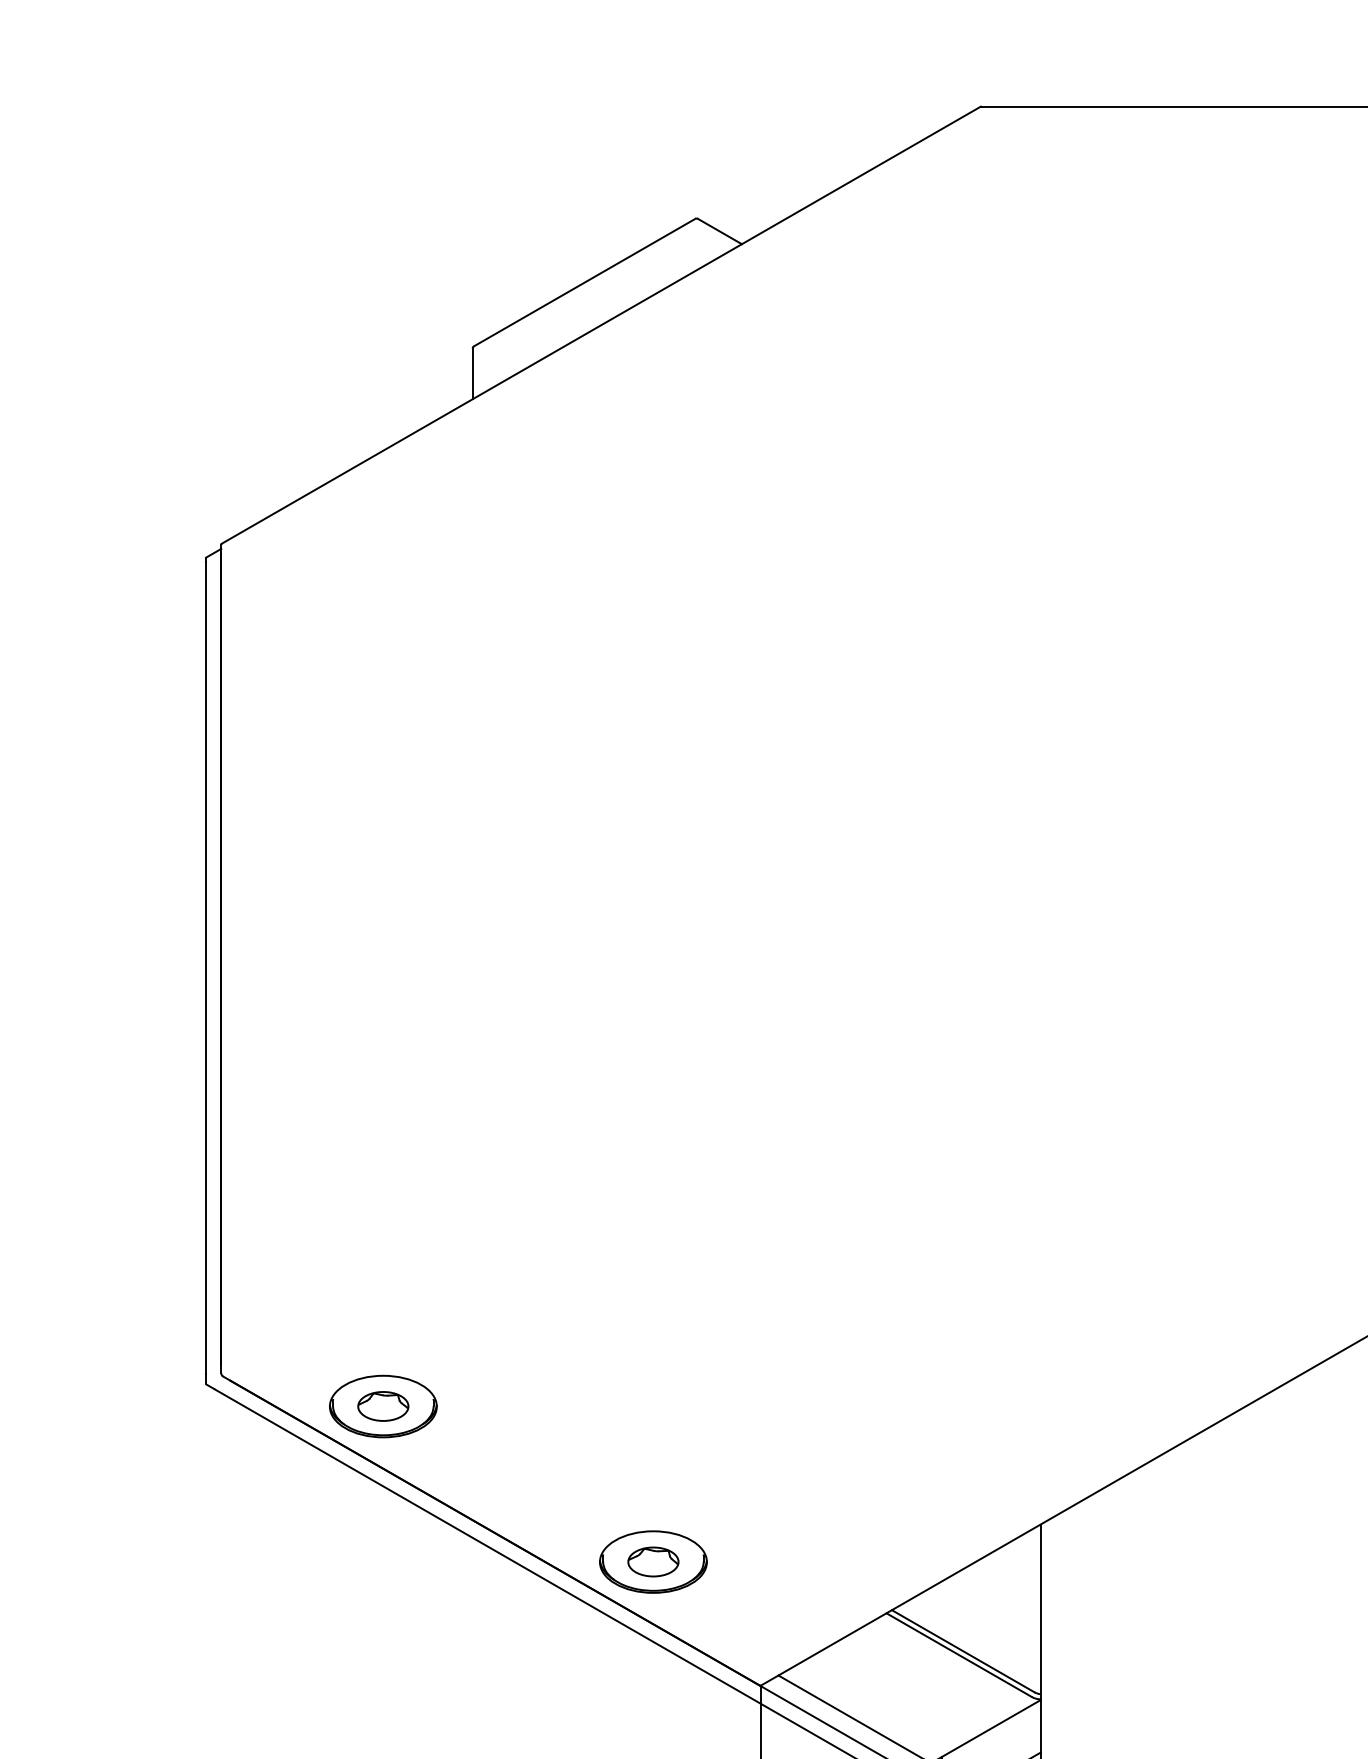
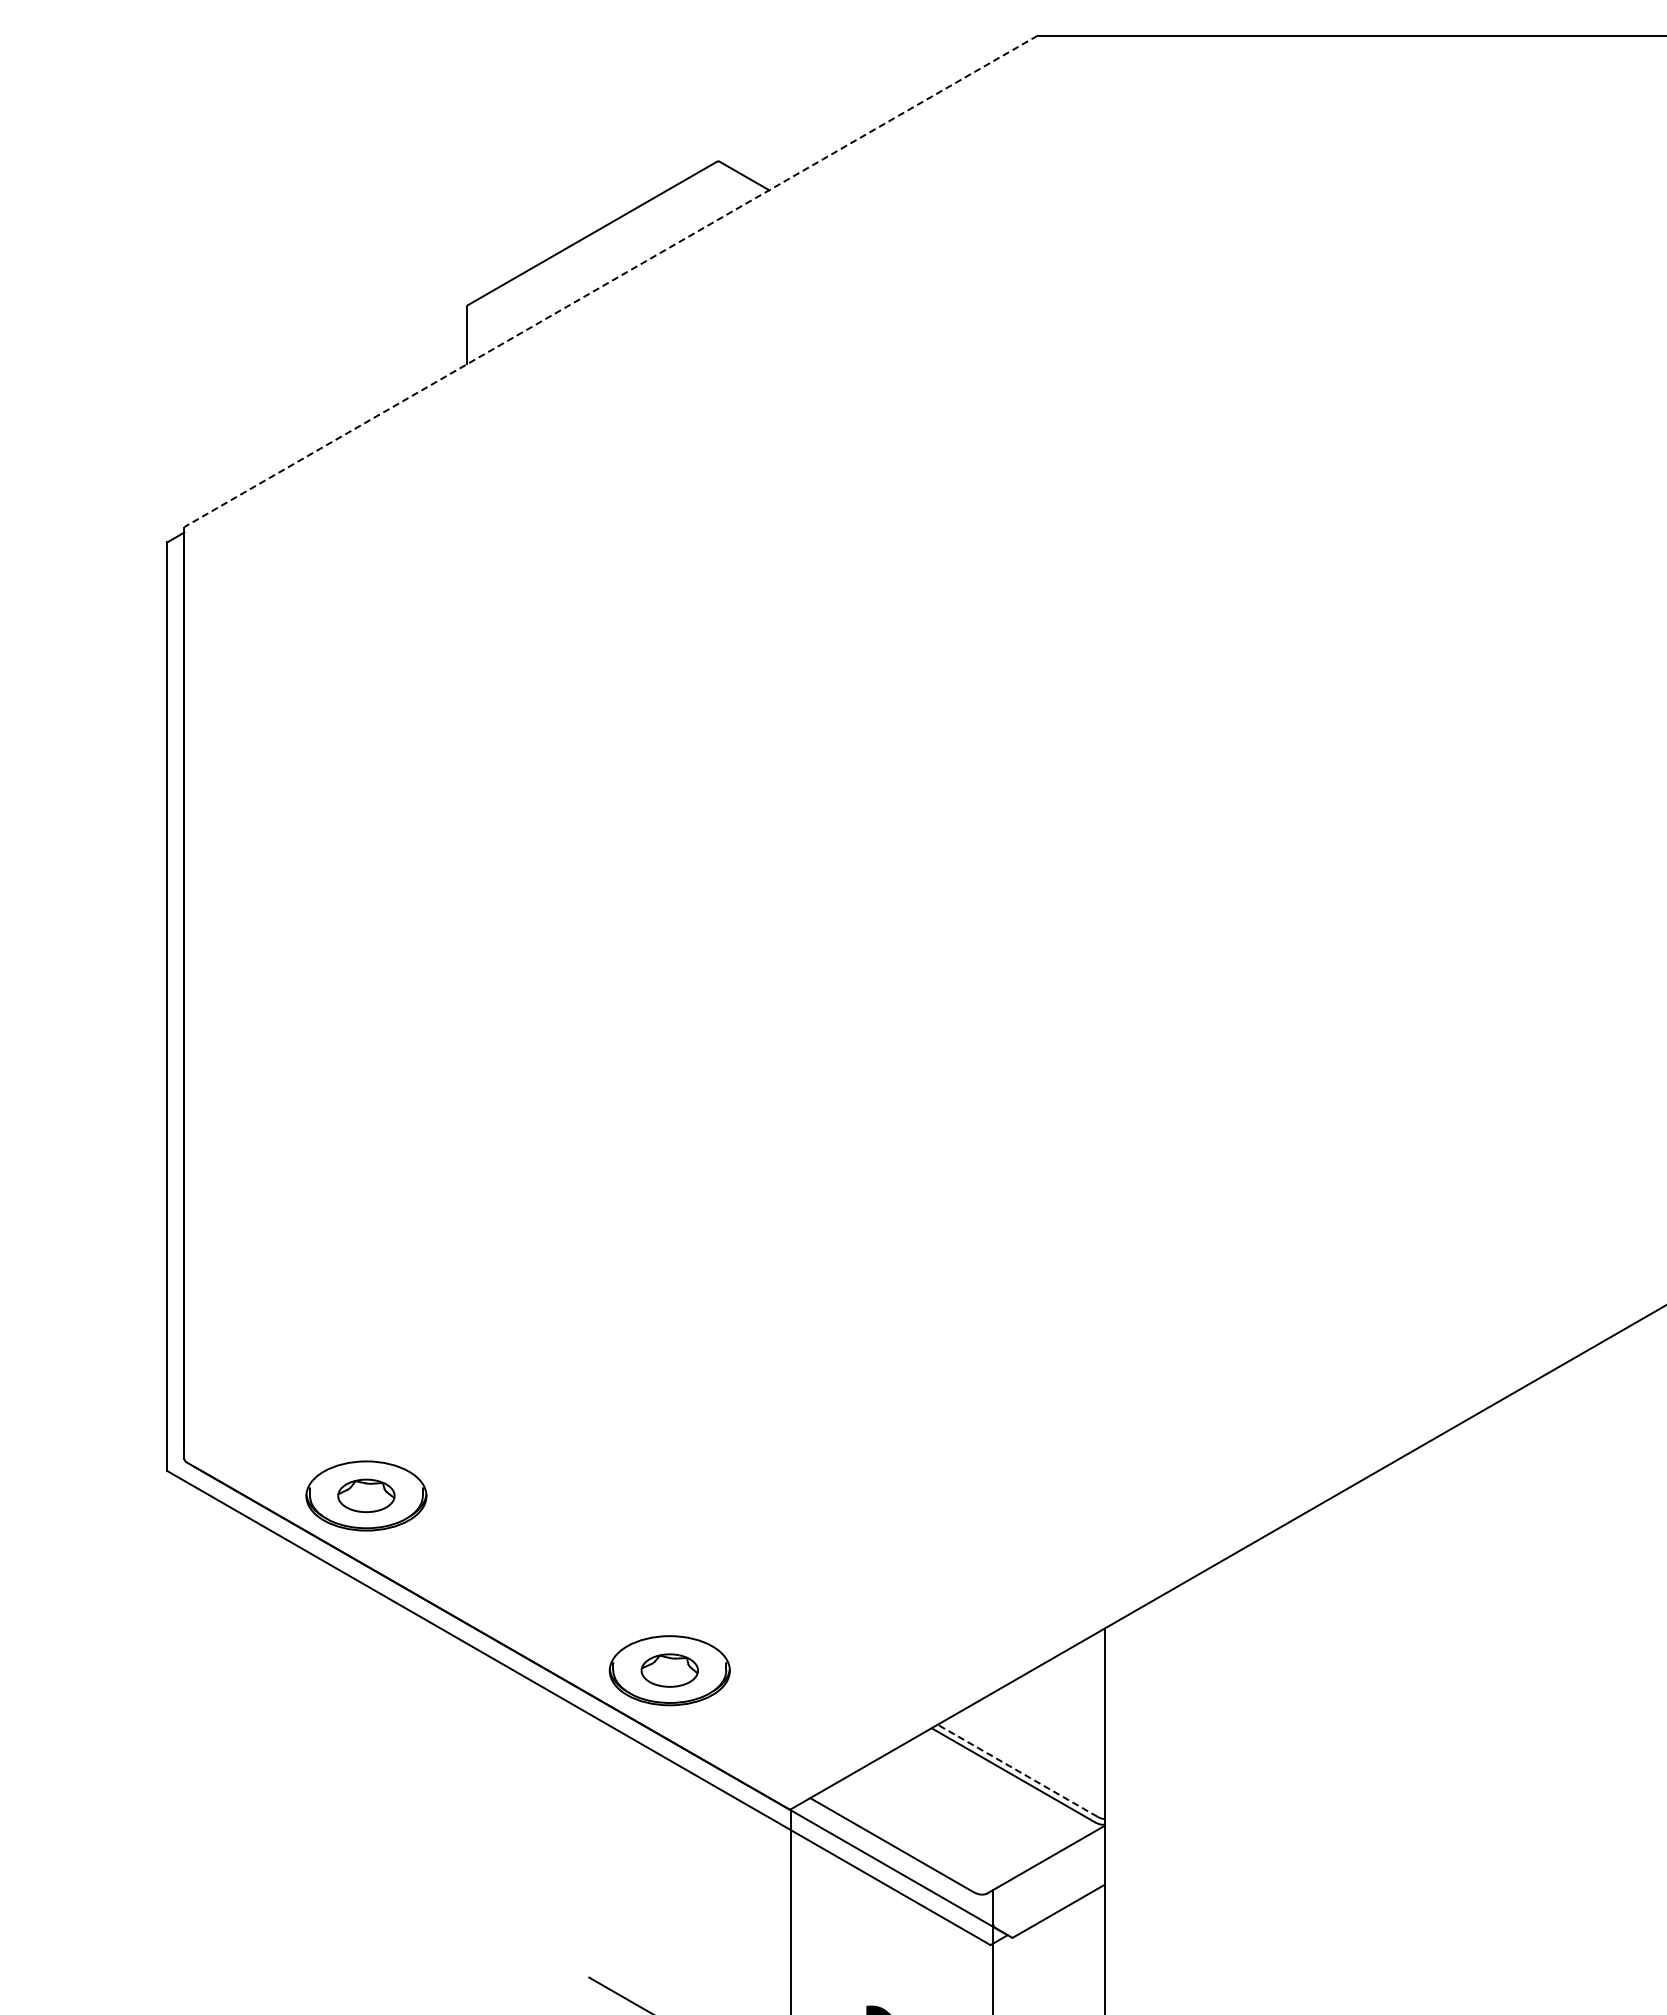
line: (601, 325) -> (611, 281), solid -> dashed
line: (962, 1650) -> (1017, 1770), solid -> dashed

